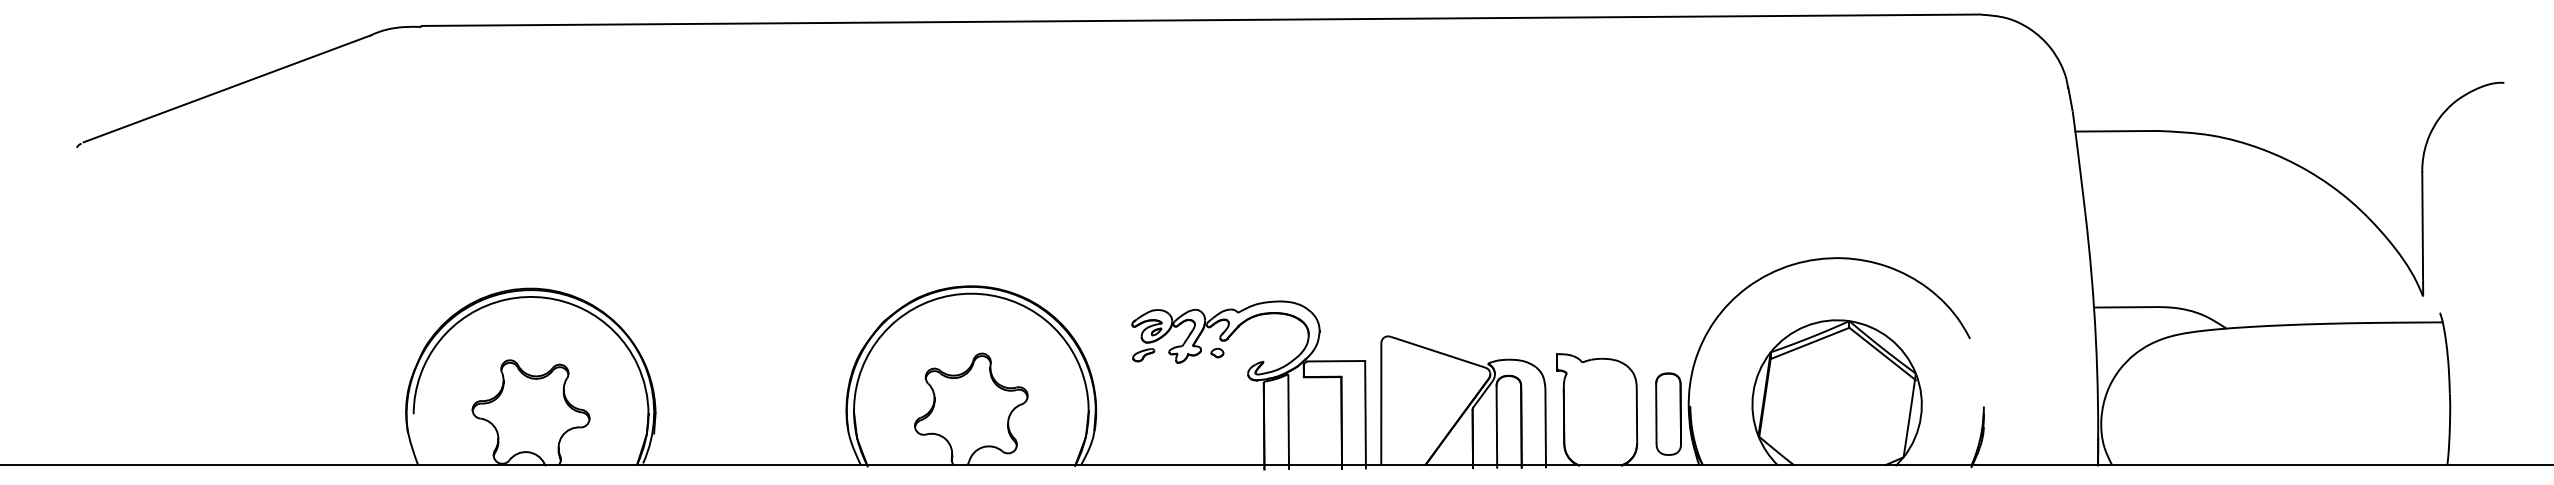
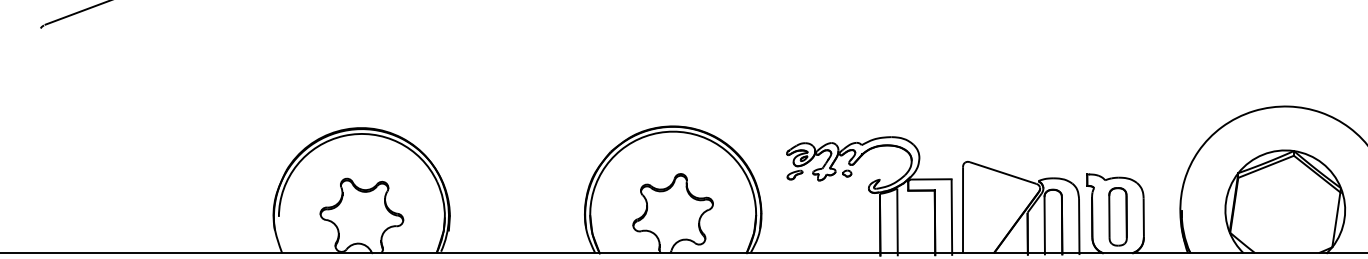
part: (1668, 413) -> (1117, 216), moved

